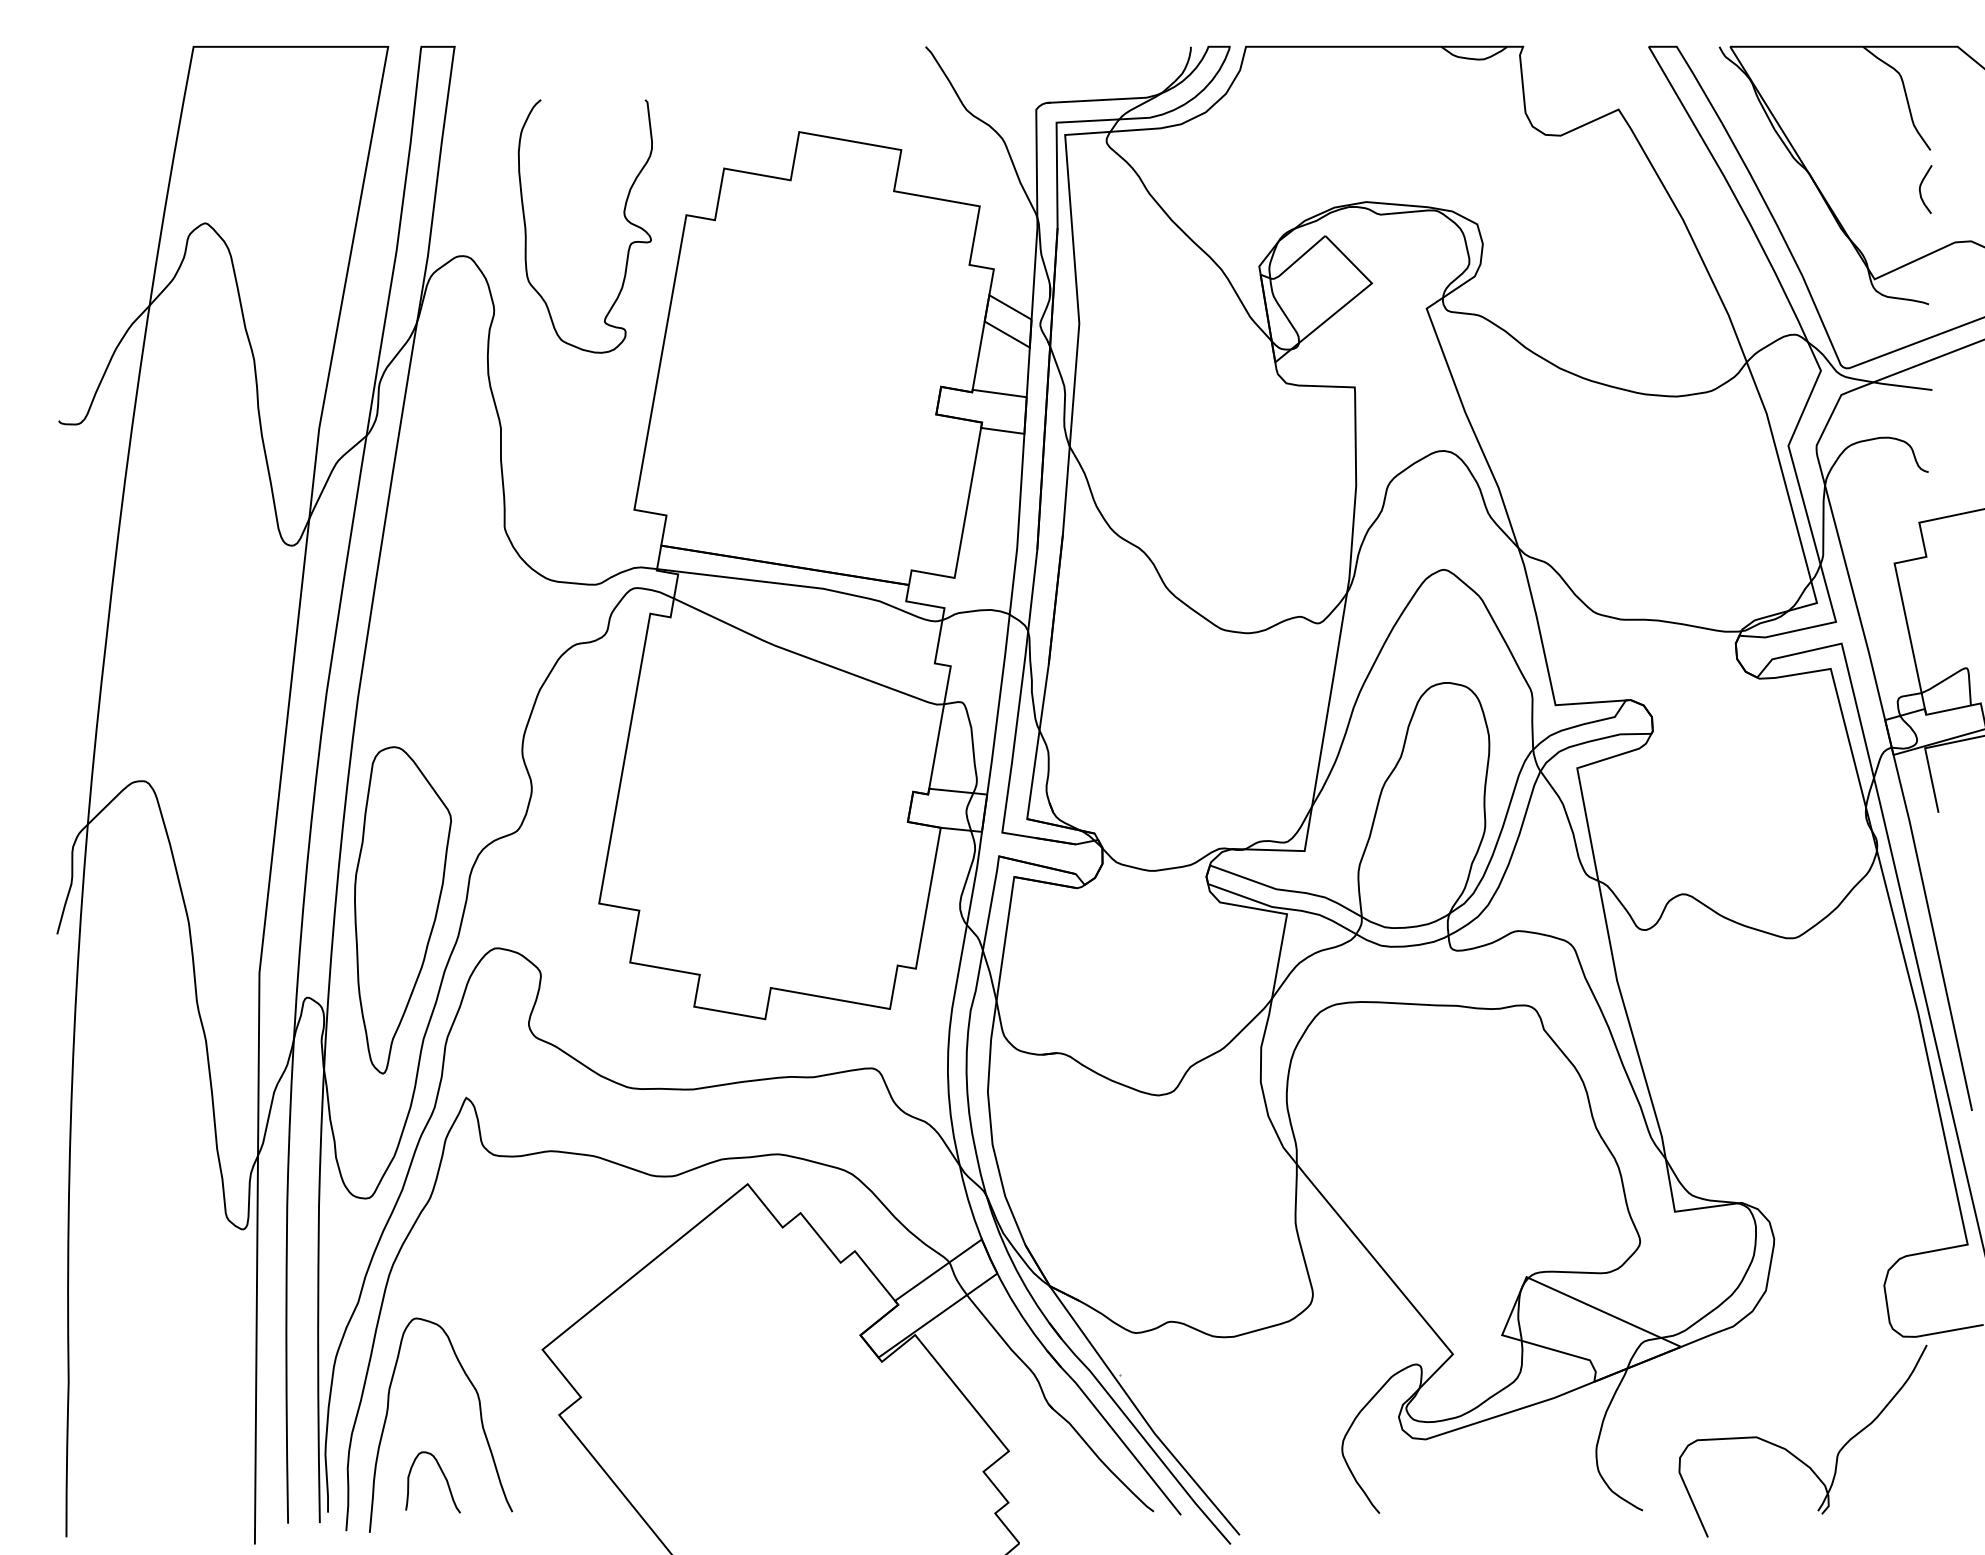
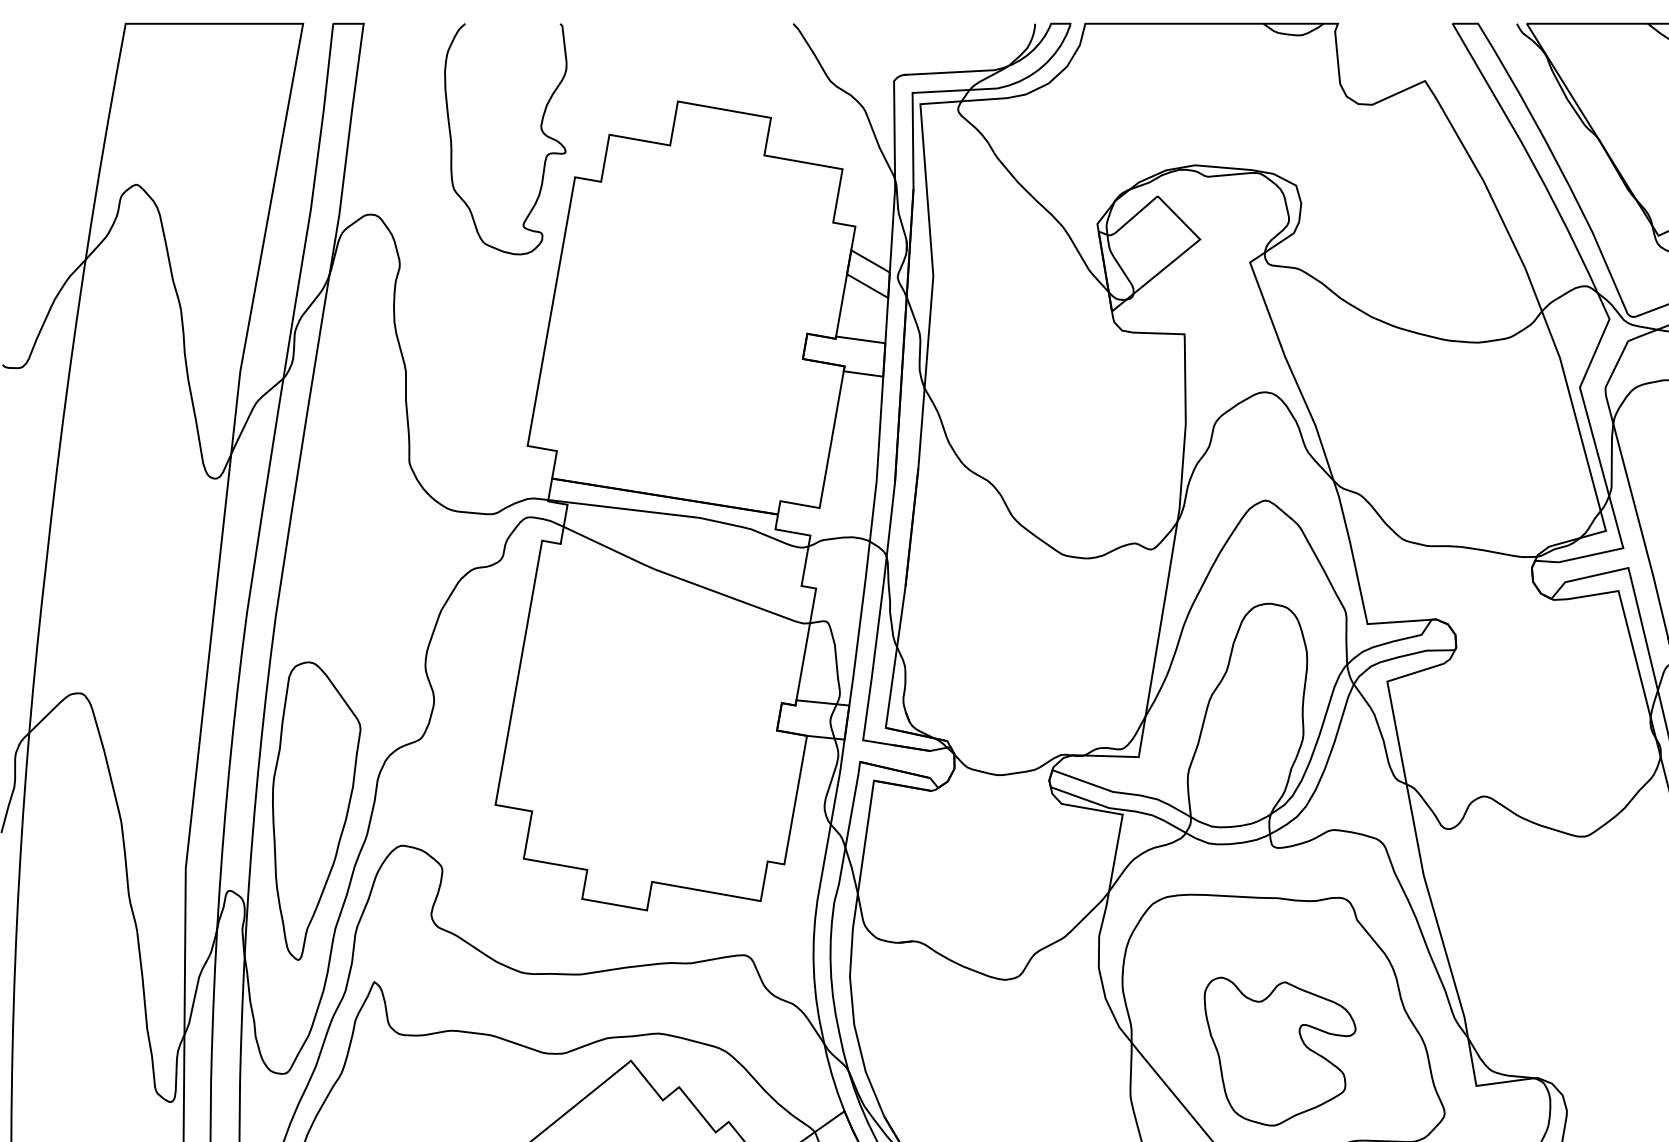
curve: (623, 215) -> (540, 129), moved
part: (1459, 1174) -> (1279, 1051), added

